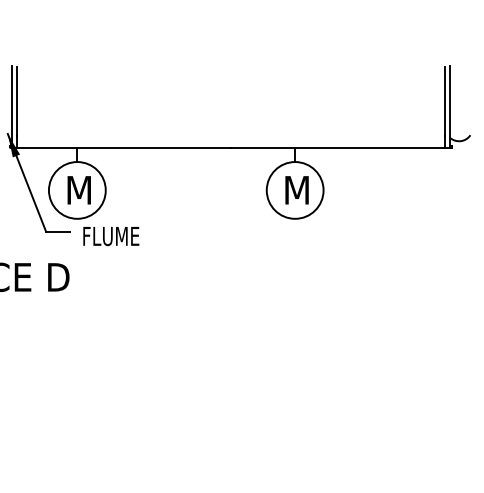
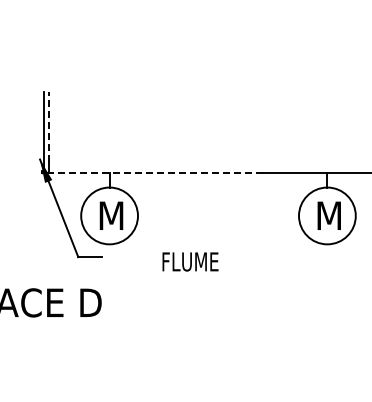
line: (16, 101) -> (48, 127), solid -> dashed
line: (125, 147) -> (157, 173), solid -> dashed
text: (111, 236) -> (190, 262), moved

